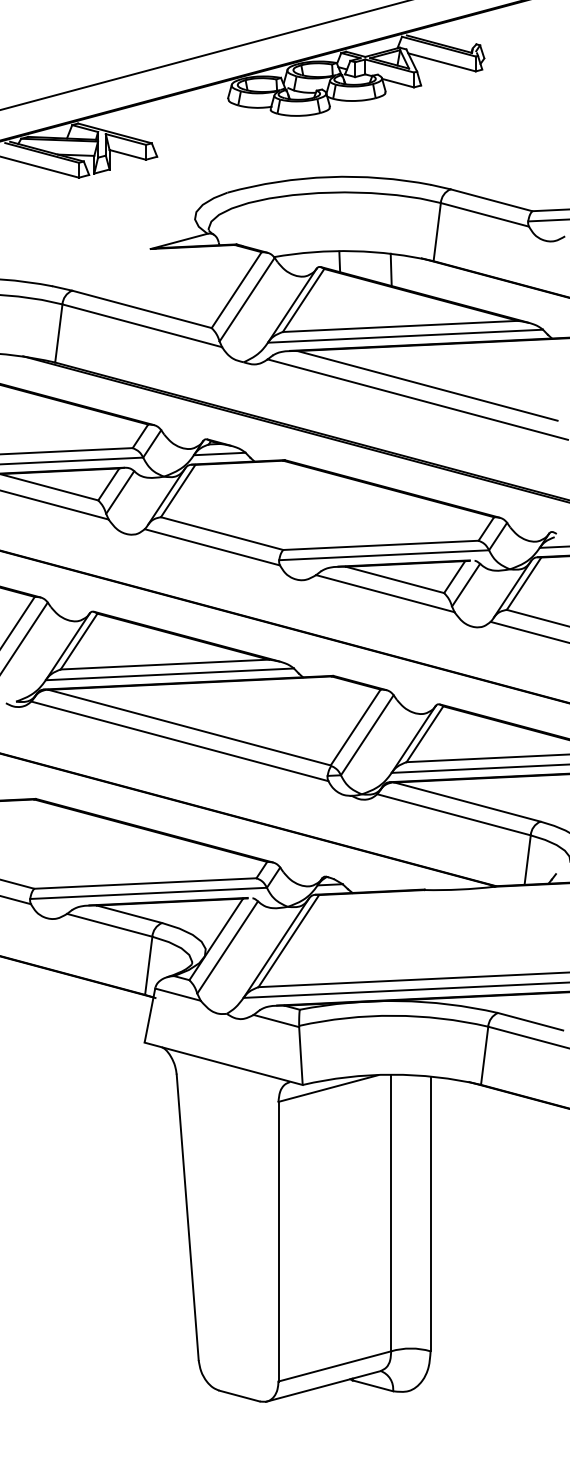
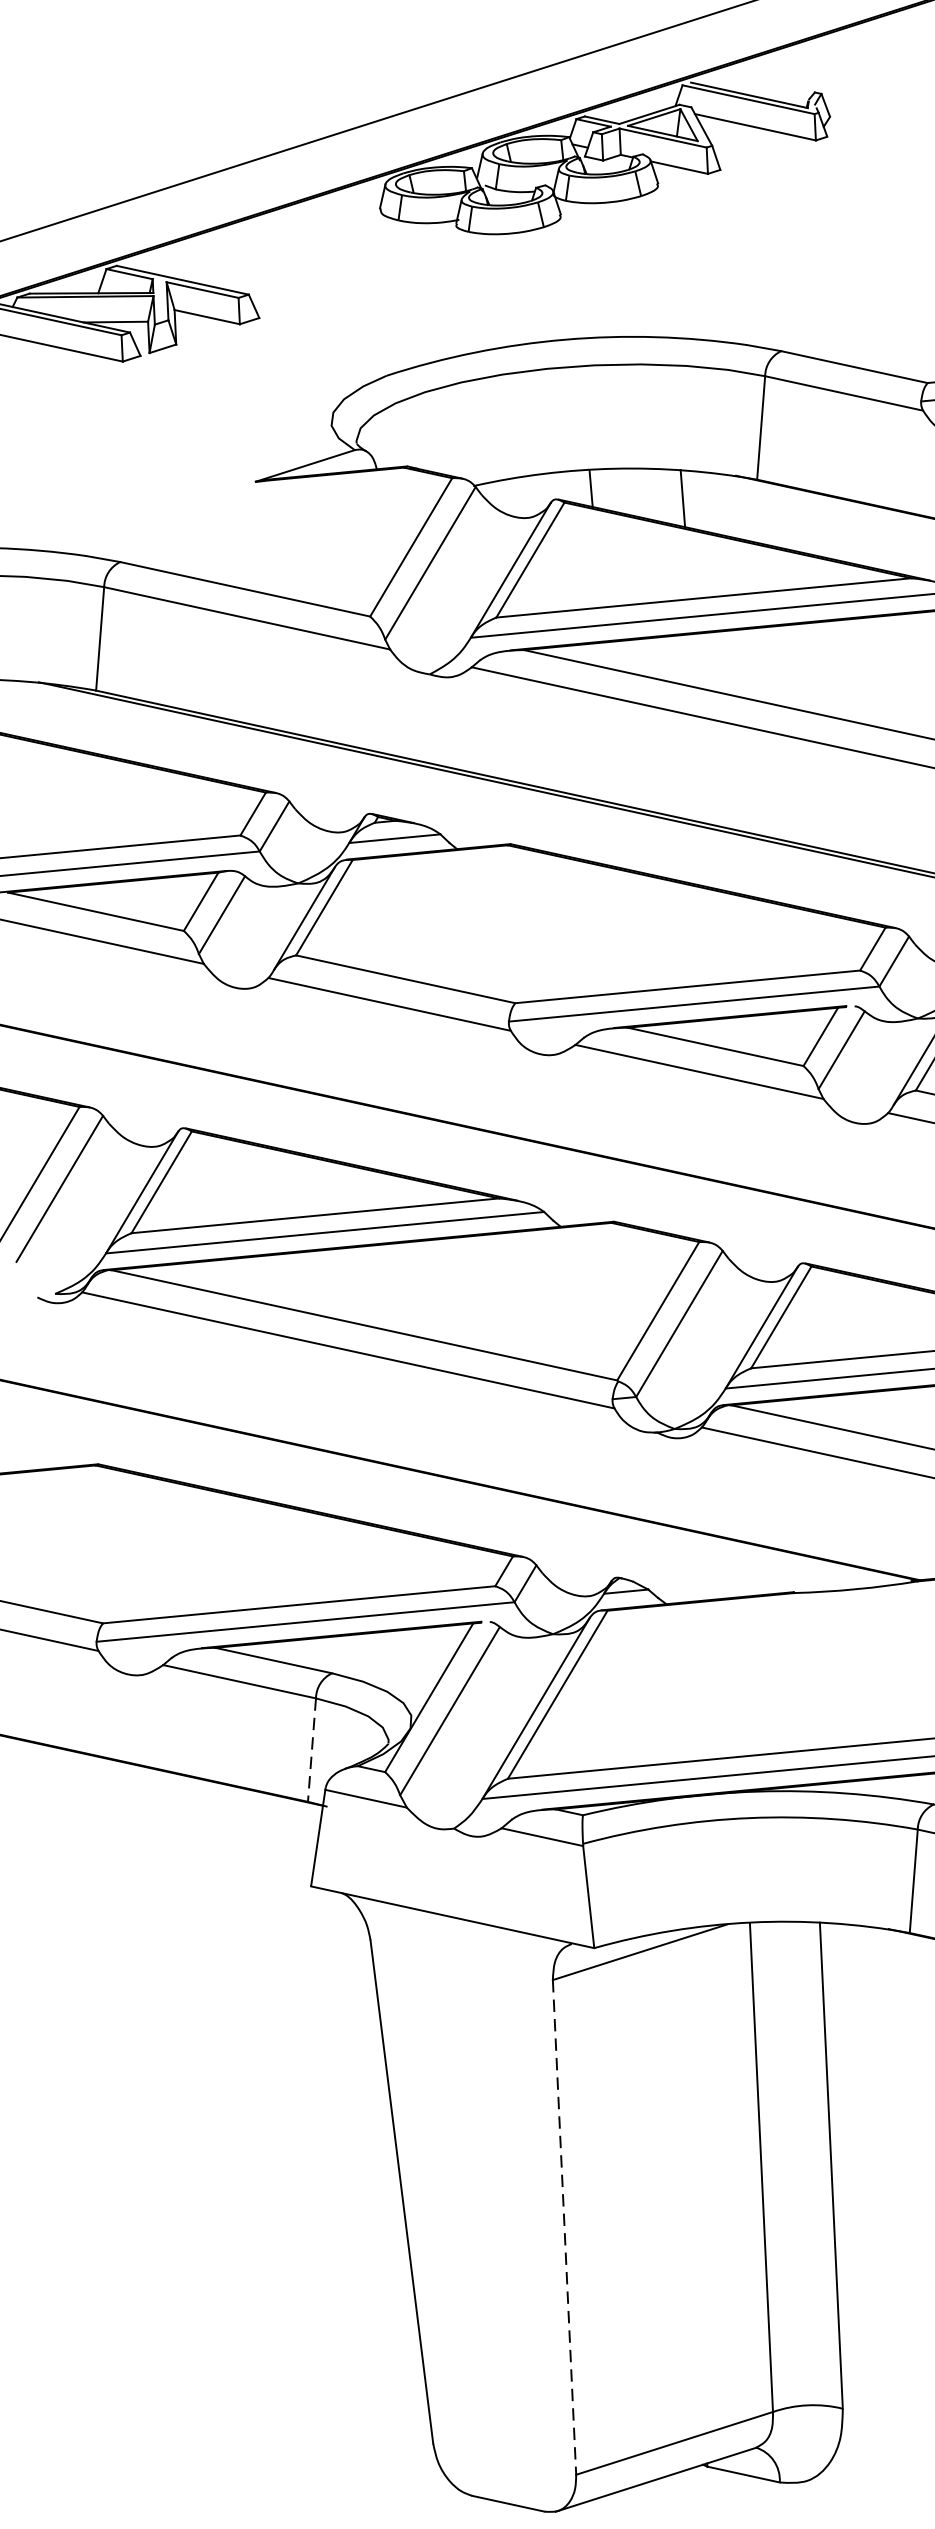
line: (148, 966) -> (311, 1751), solid -> dashed
line: (278, 1241) -> (564, 2227), solid -> dashed

